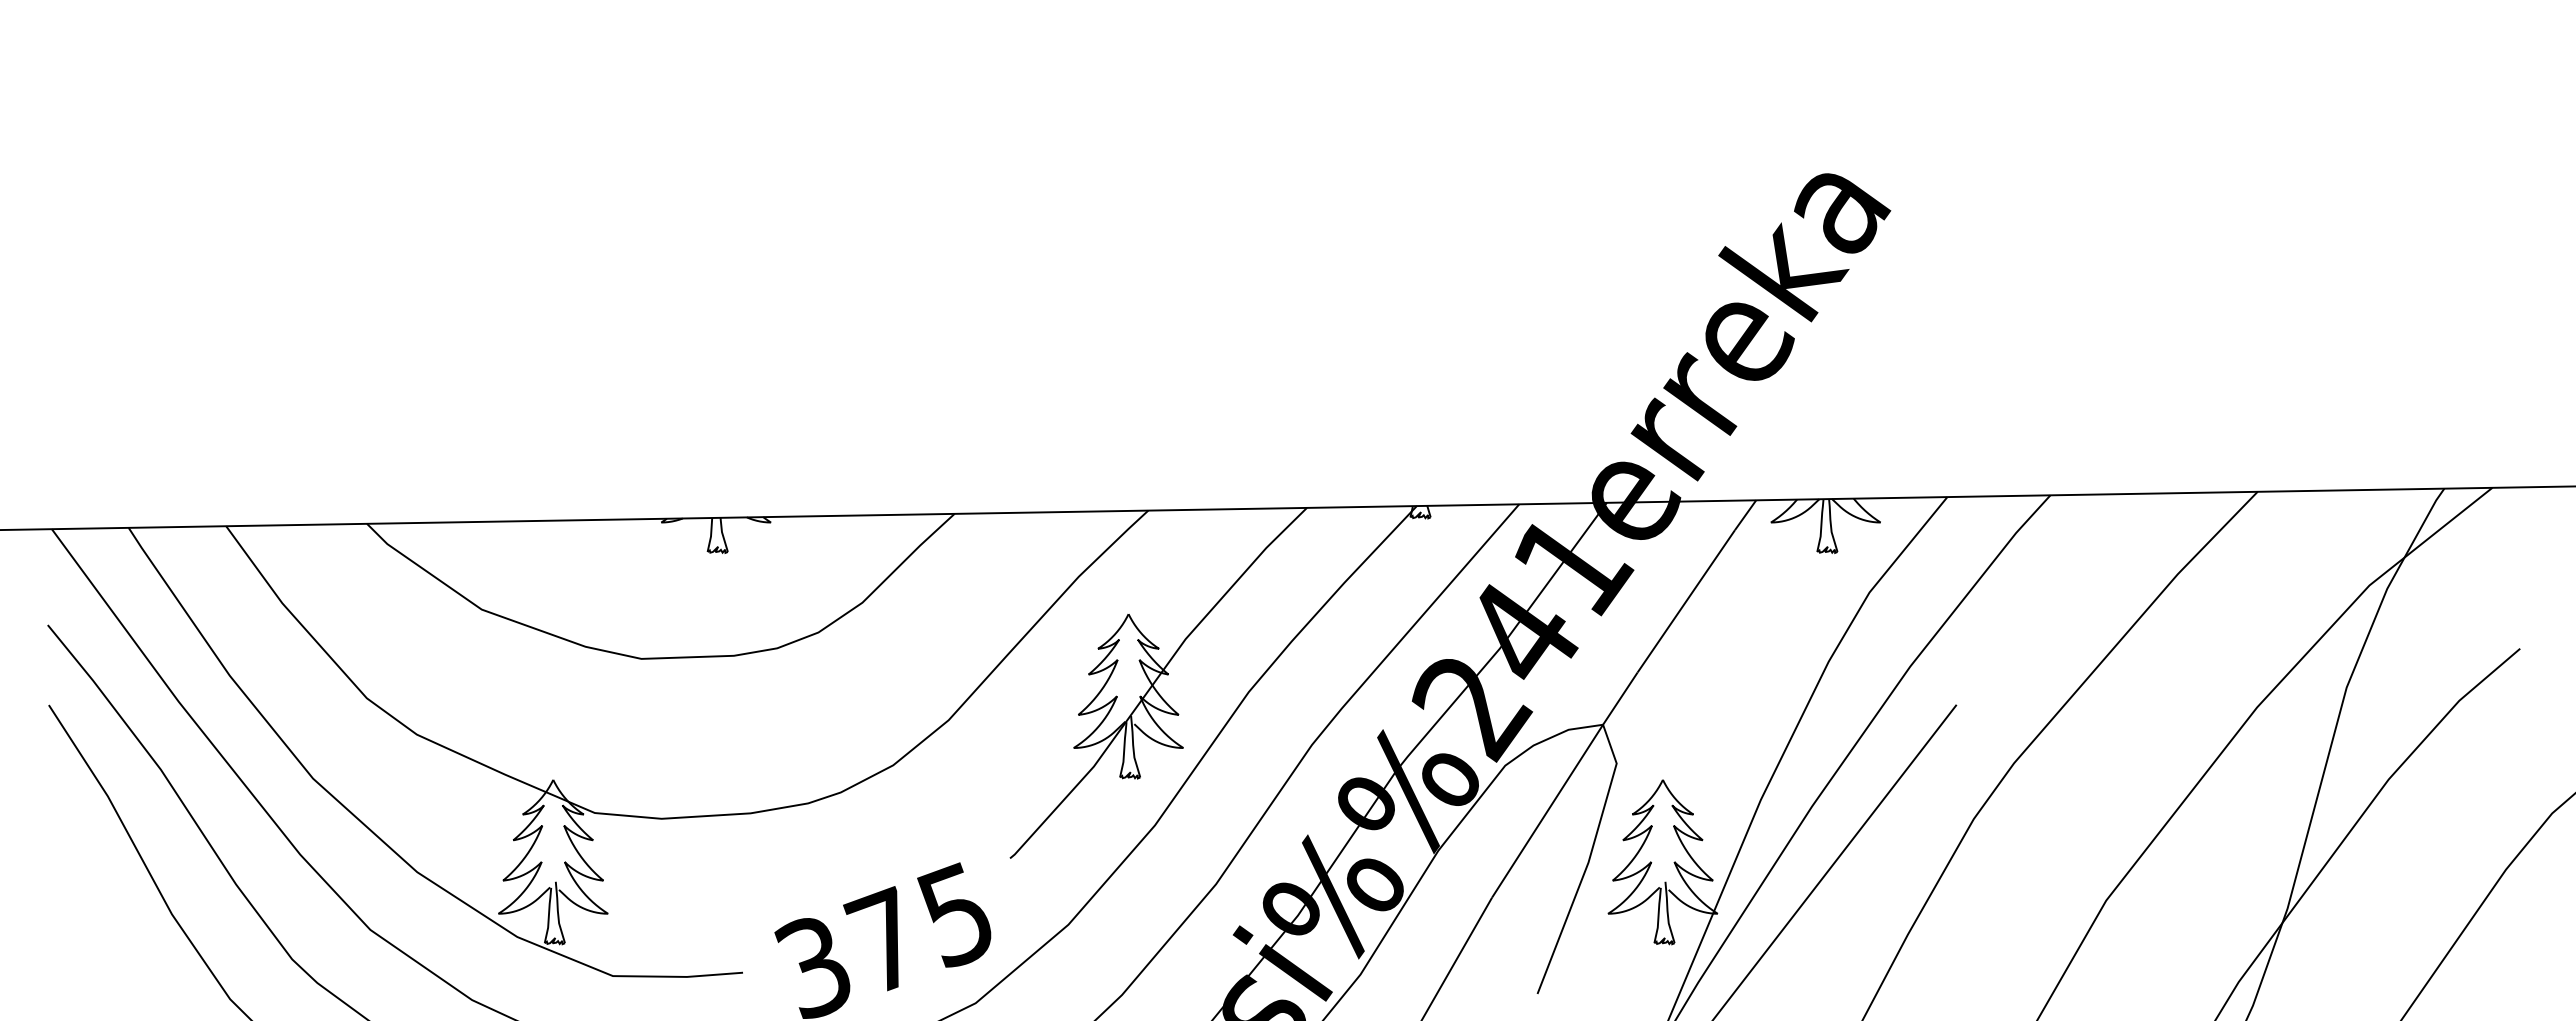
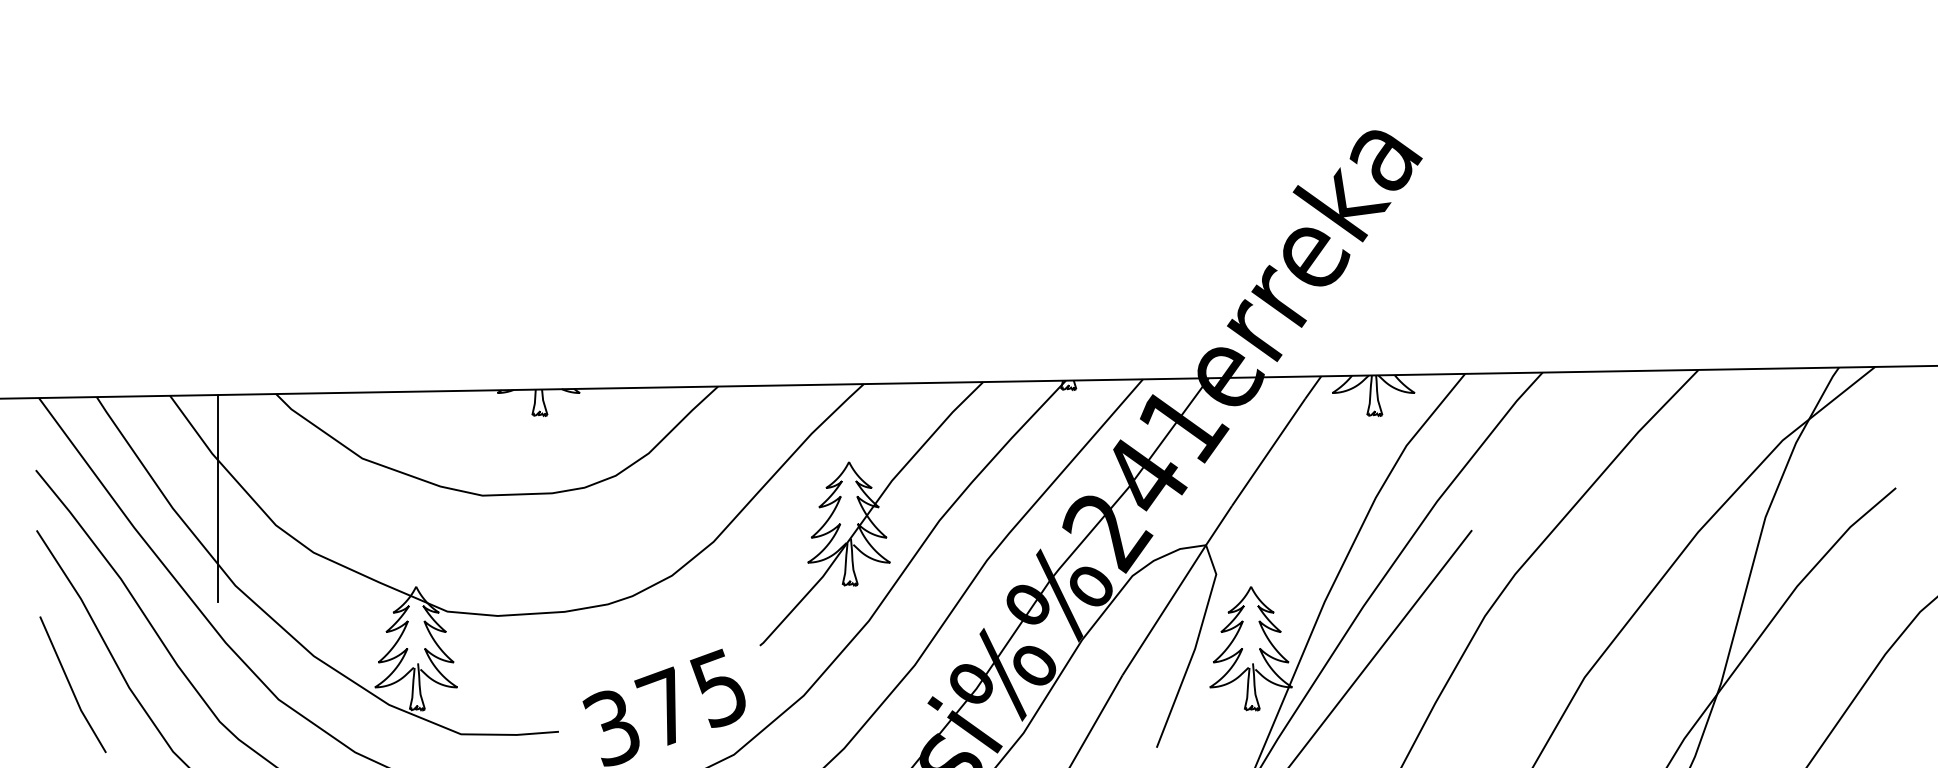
line: (289, 662) -> (217, 498), added
line: (94, 910) -> (71, 684), added

